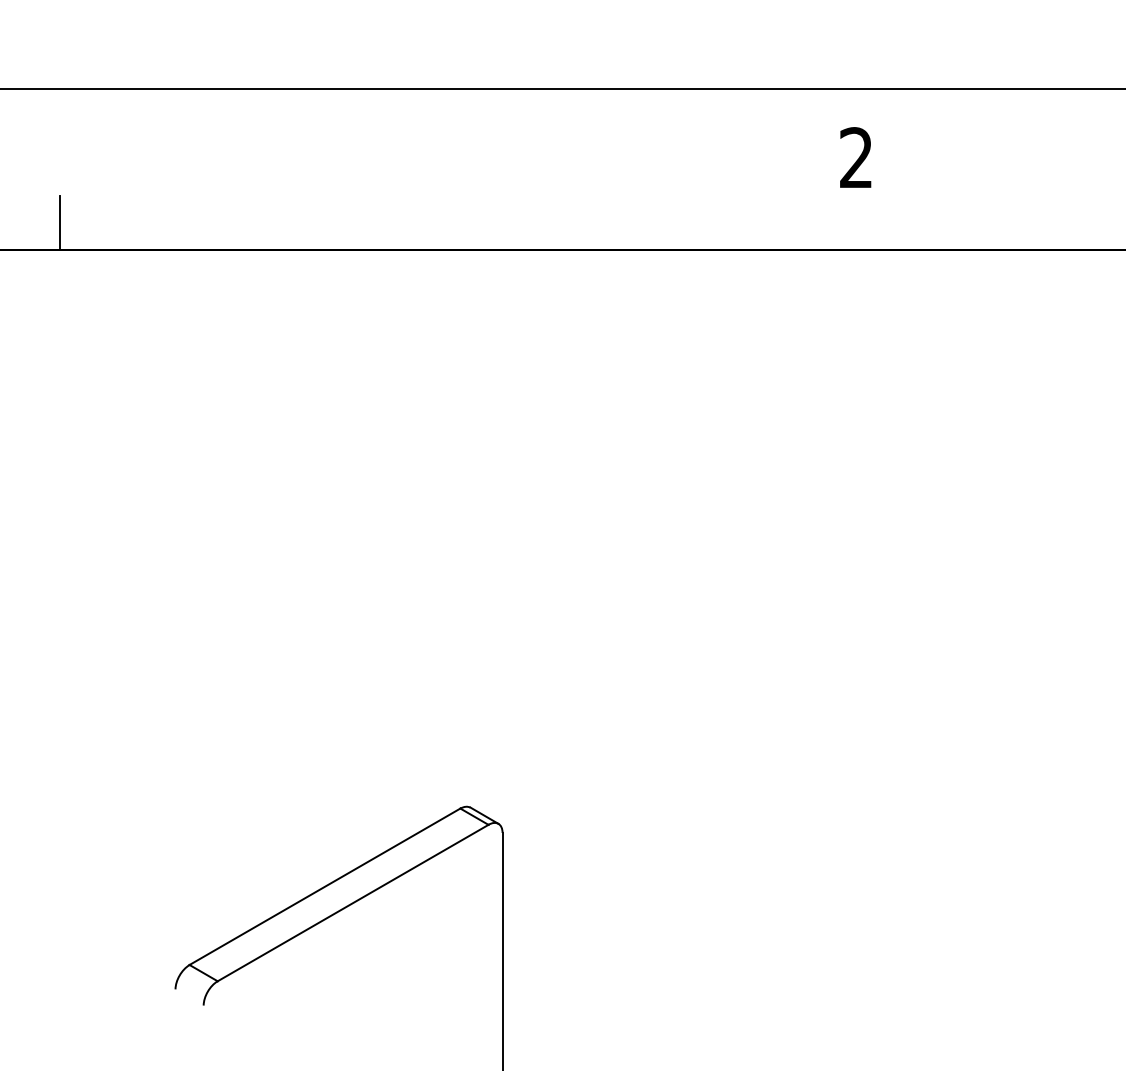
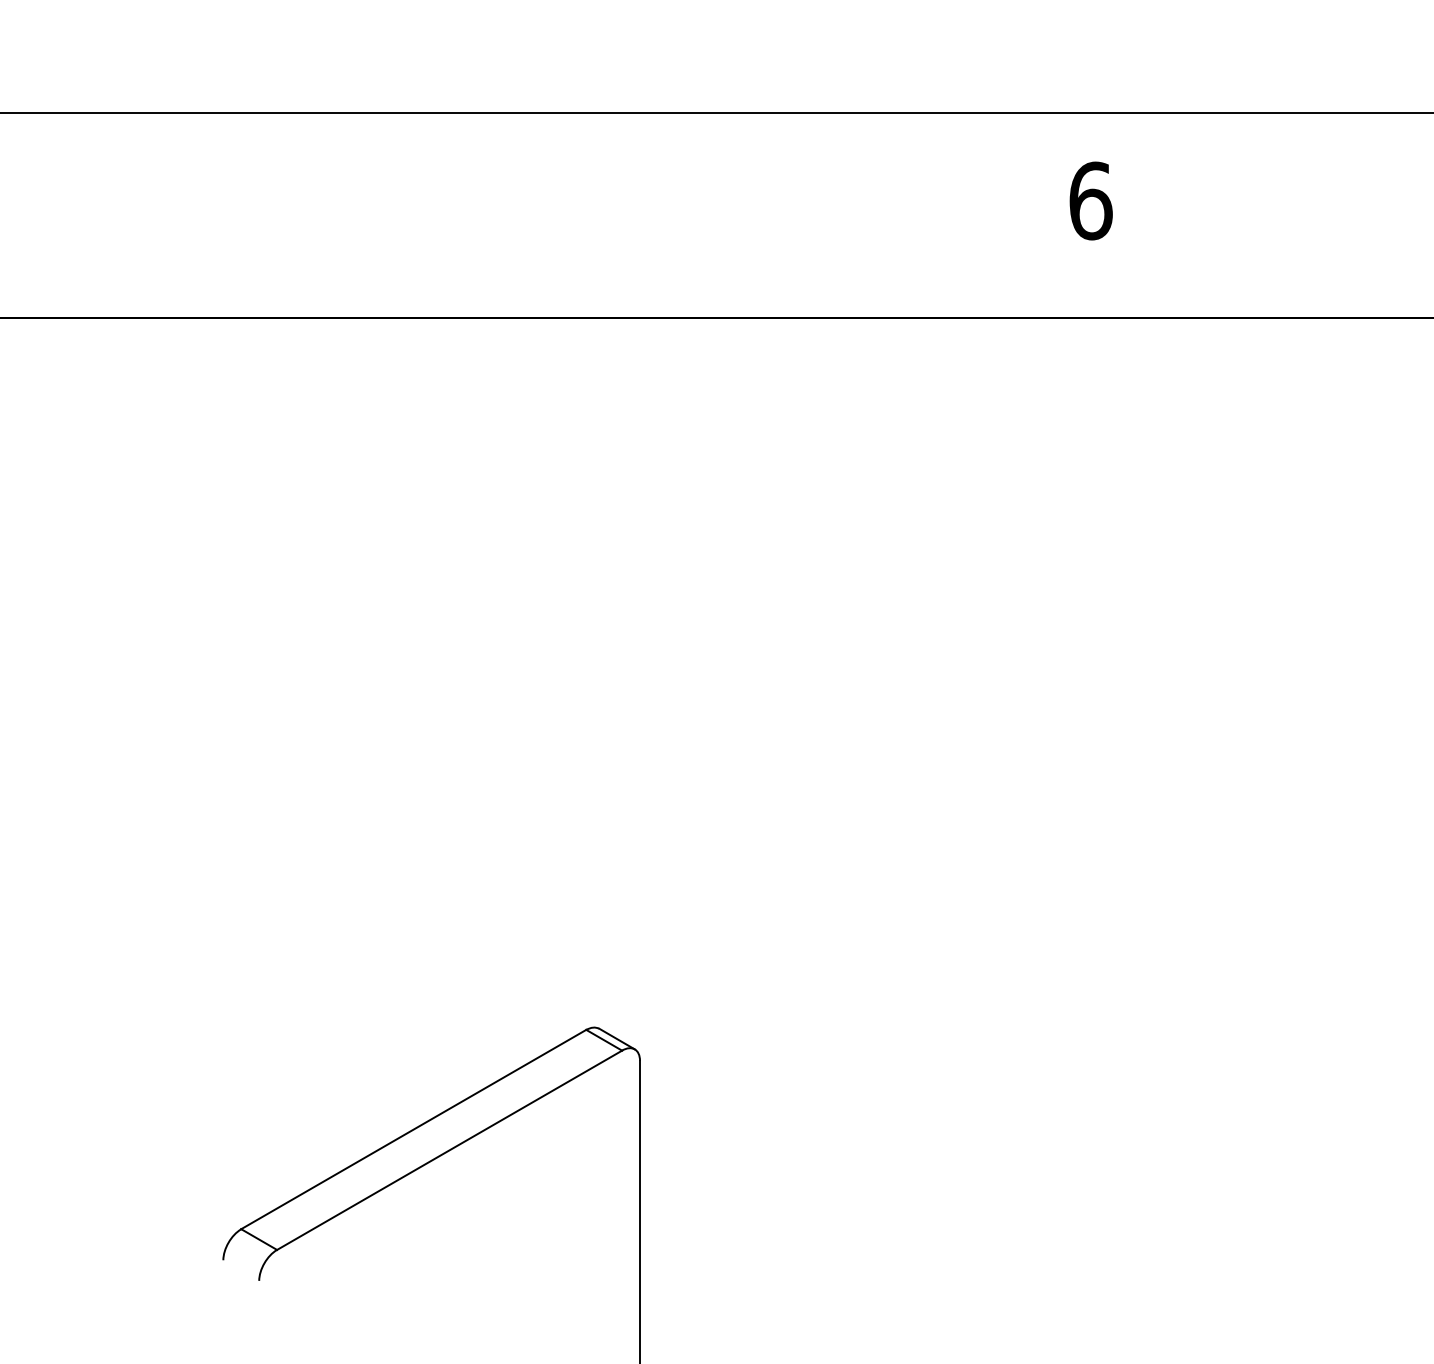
text: (856, 157) -> (1090, 200), 2 -> 6
line: (60, 222) -> (76, 283), removed

